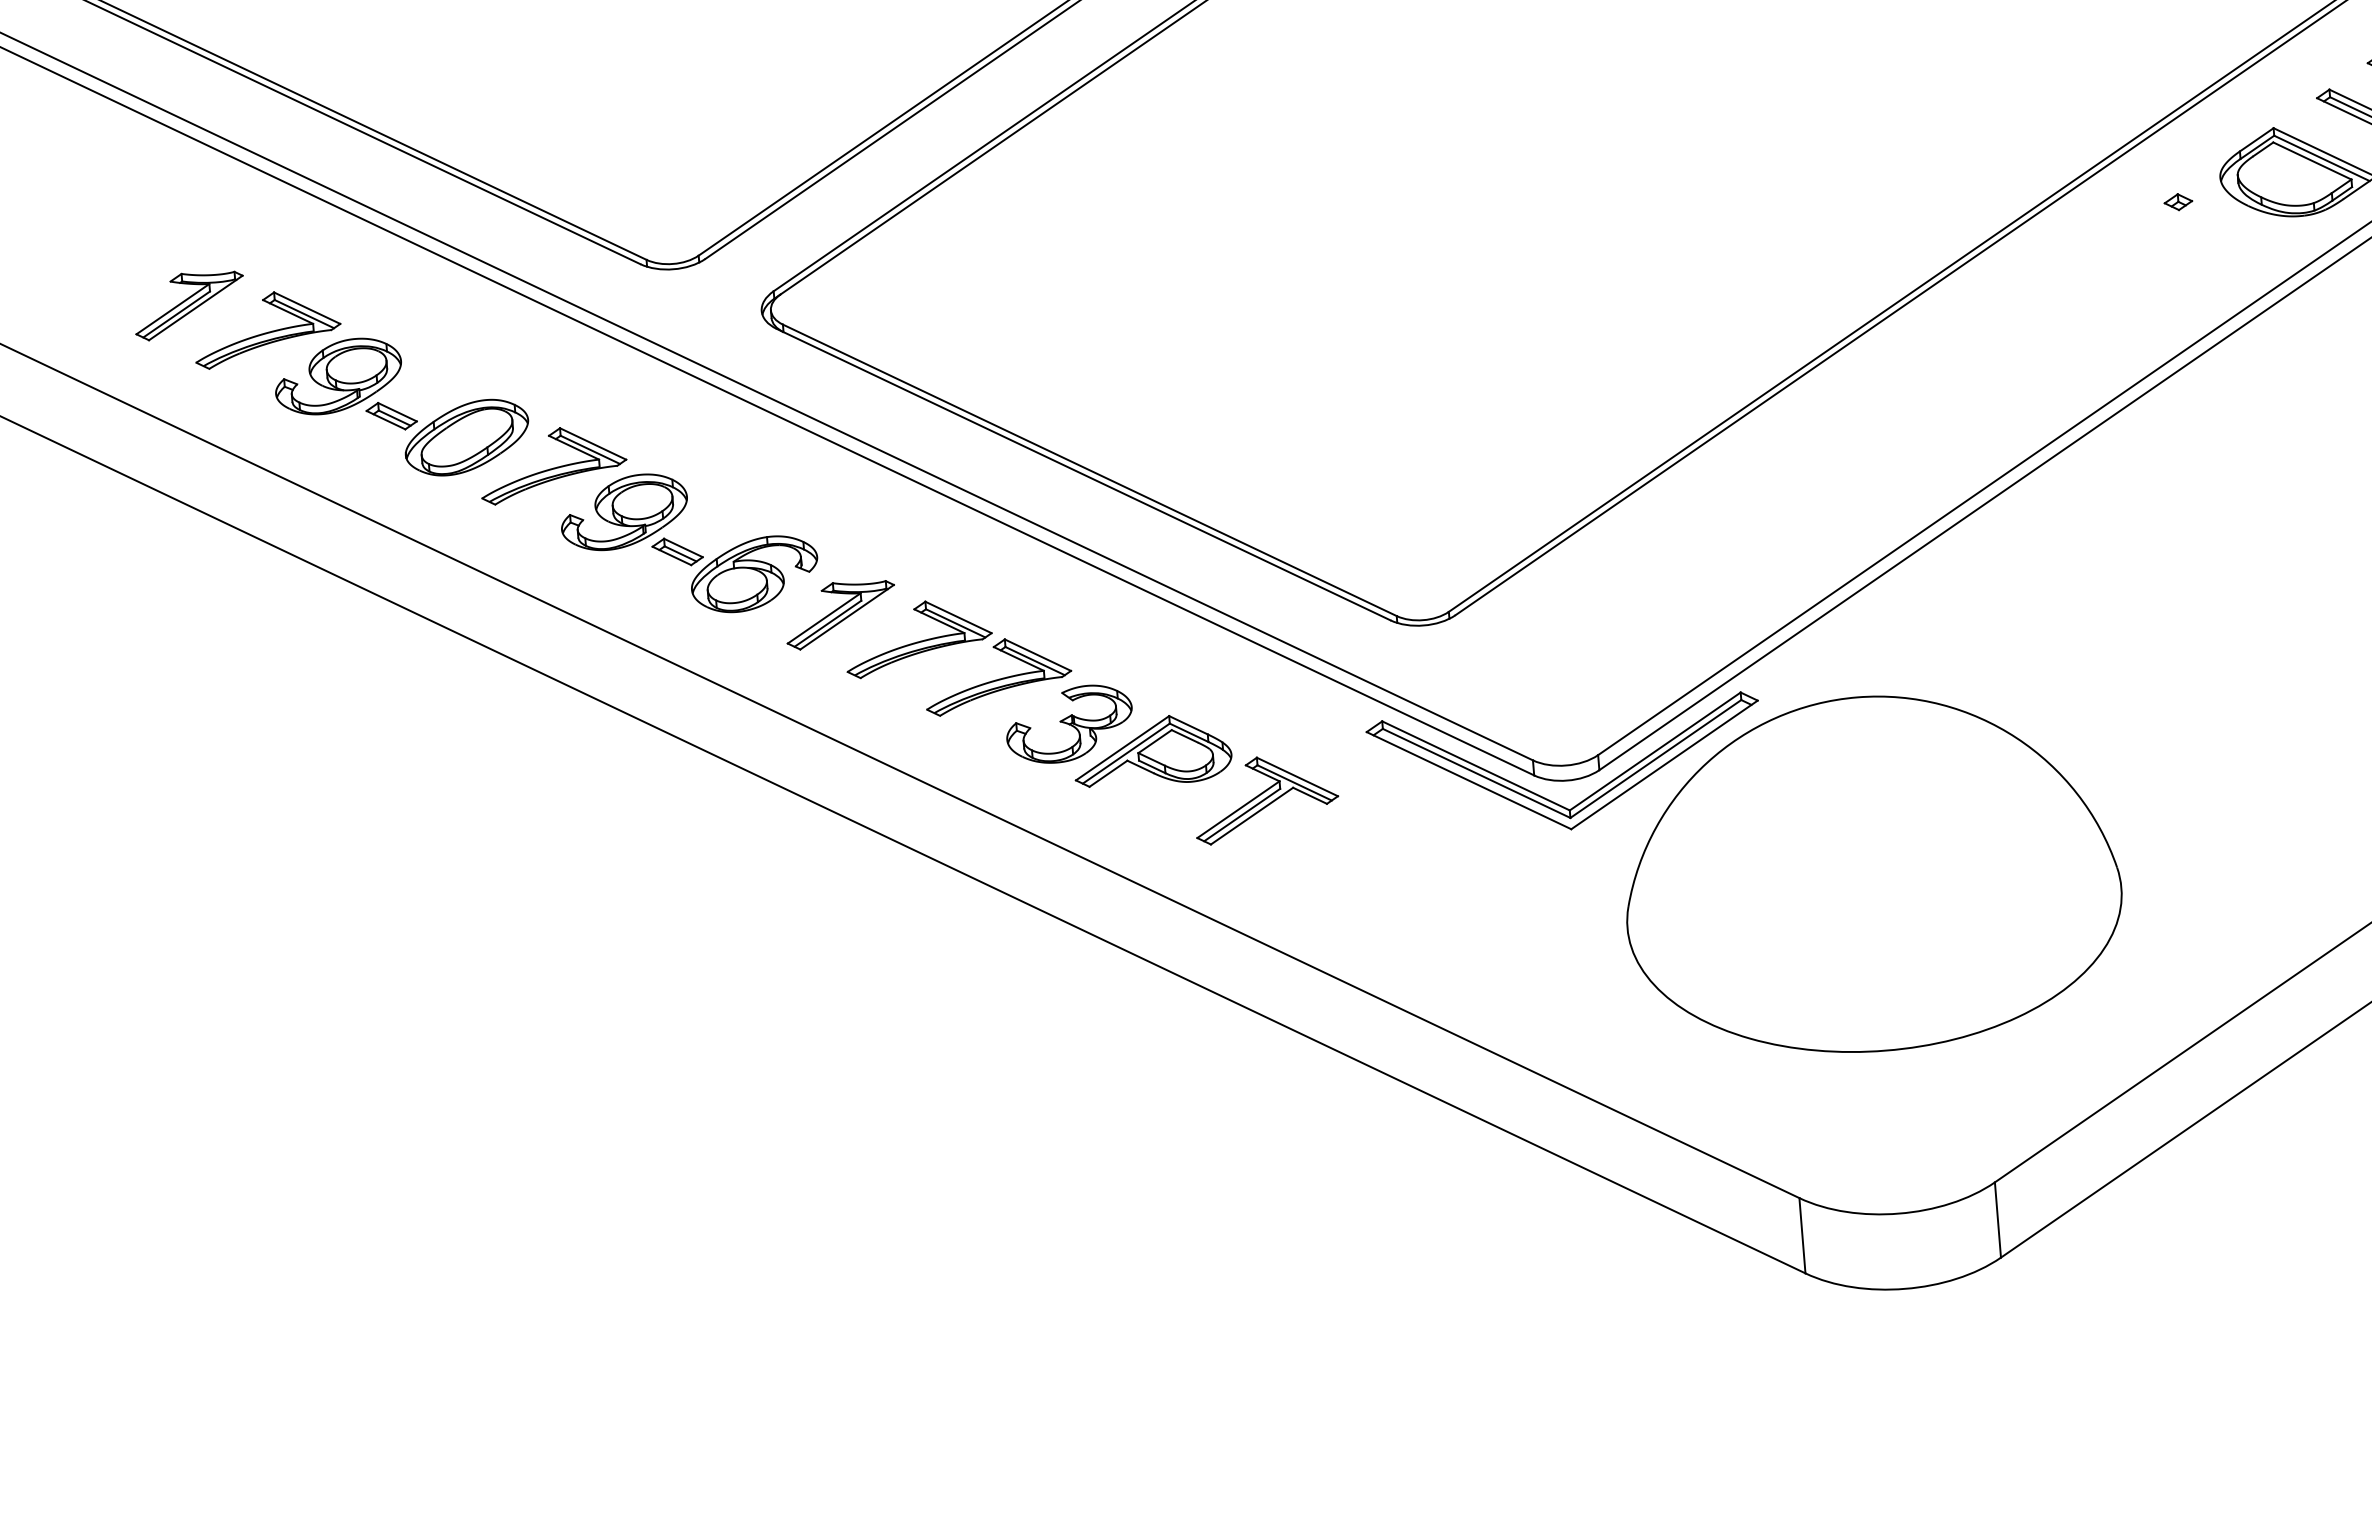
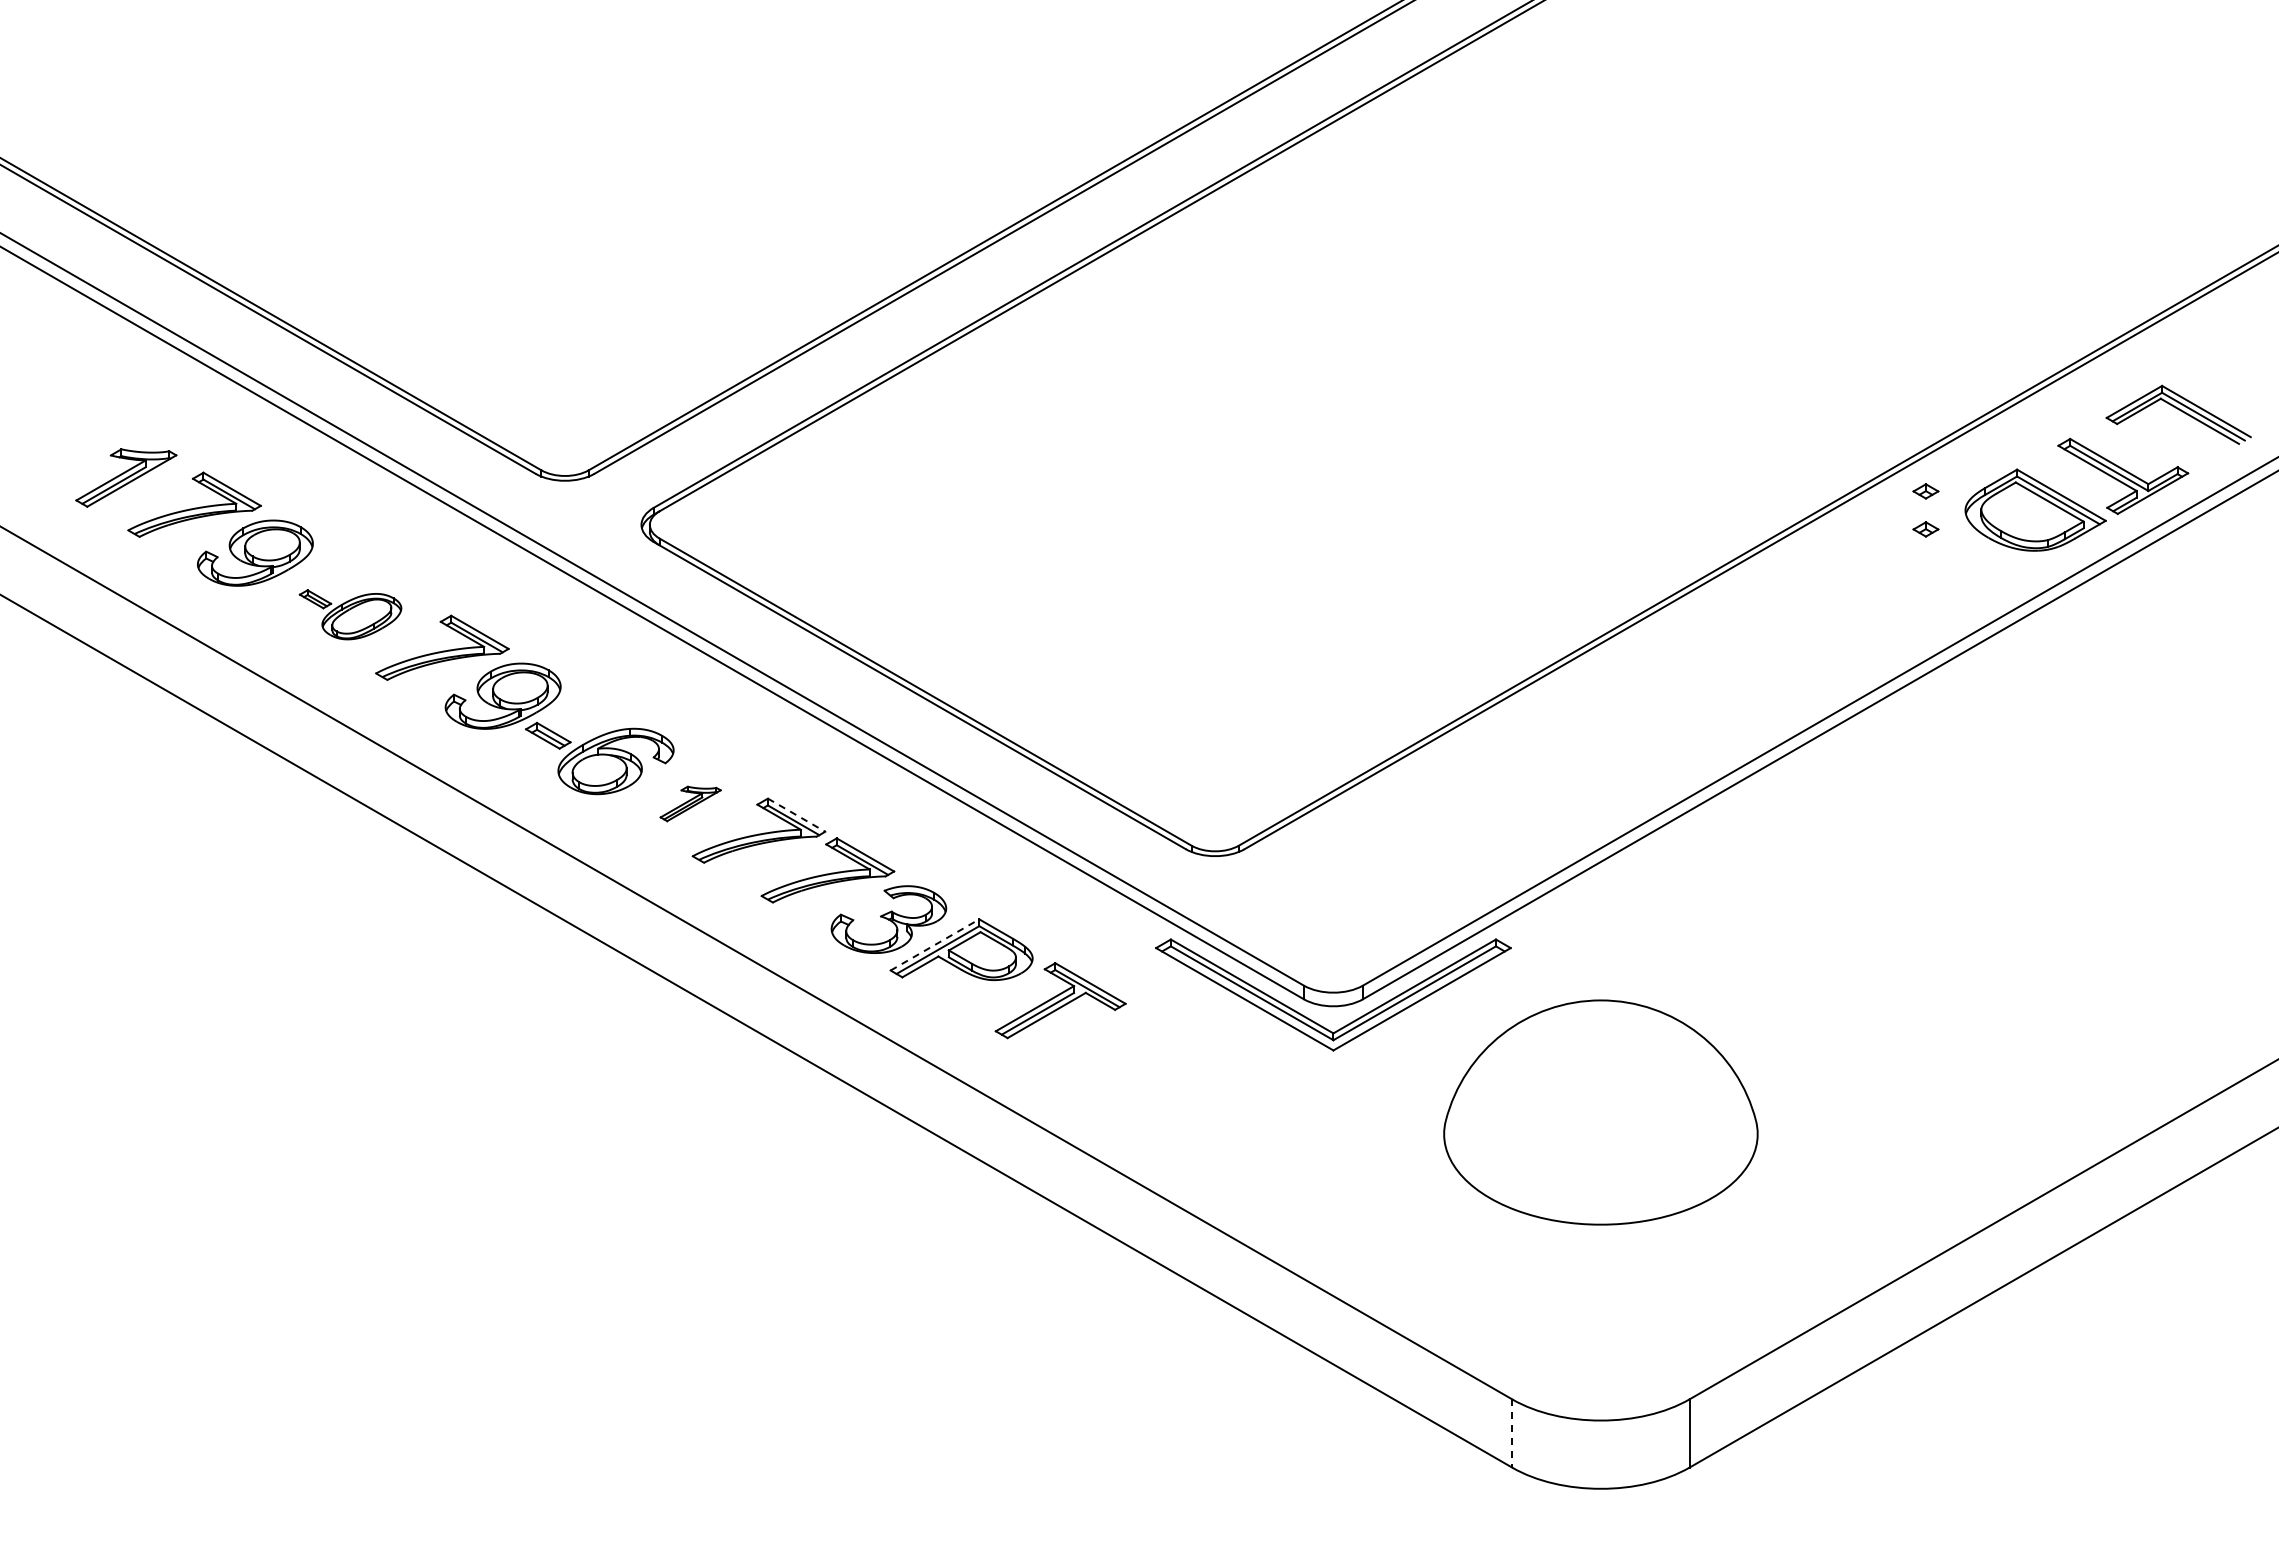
part: (2174, 160) -> (1925, 491), added
part: (448, 435) -> (350, 614), size x0.7
part: (840, 613) -> (690, 803), size x0.6
line: (959, 617) -> (797, 815), solid -> dashed
line: (1123, 747) -> (935, 944), solid -> dashed
part: (1871, 873) -> (1600, 1112), size x0.7
line: (1802, 1235) -> (1512, 1433), solid -> dashed

